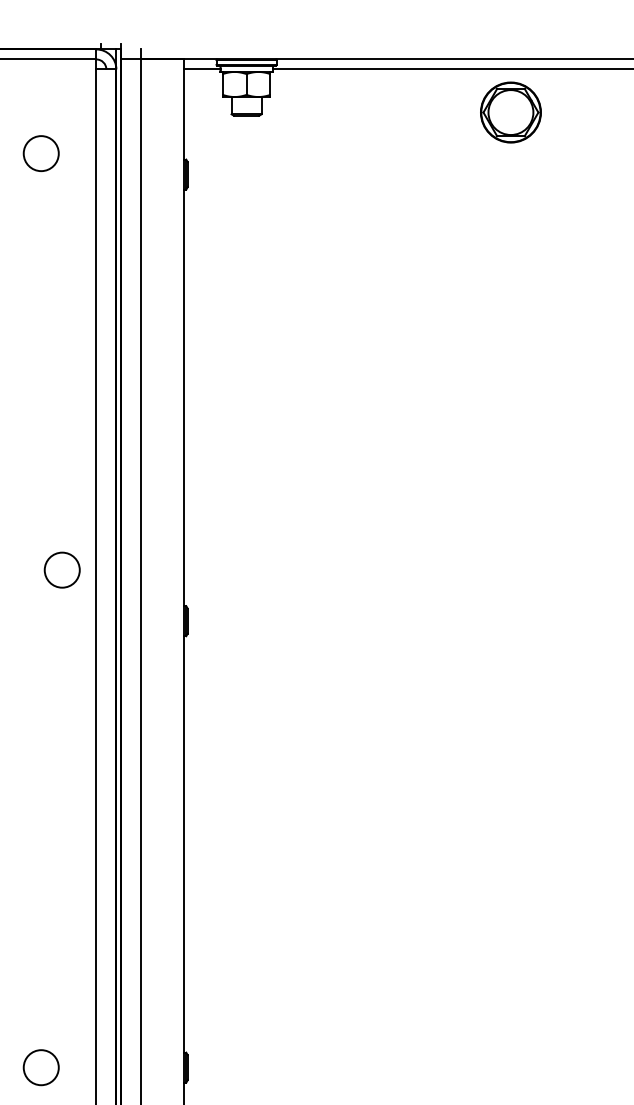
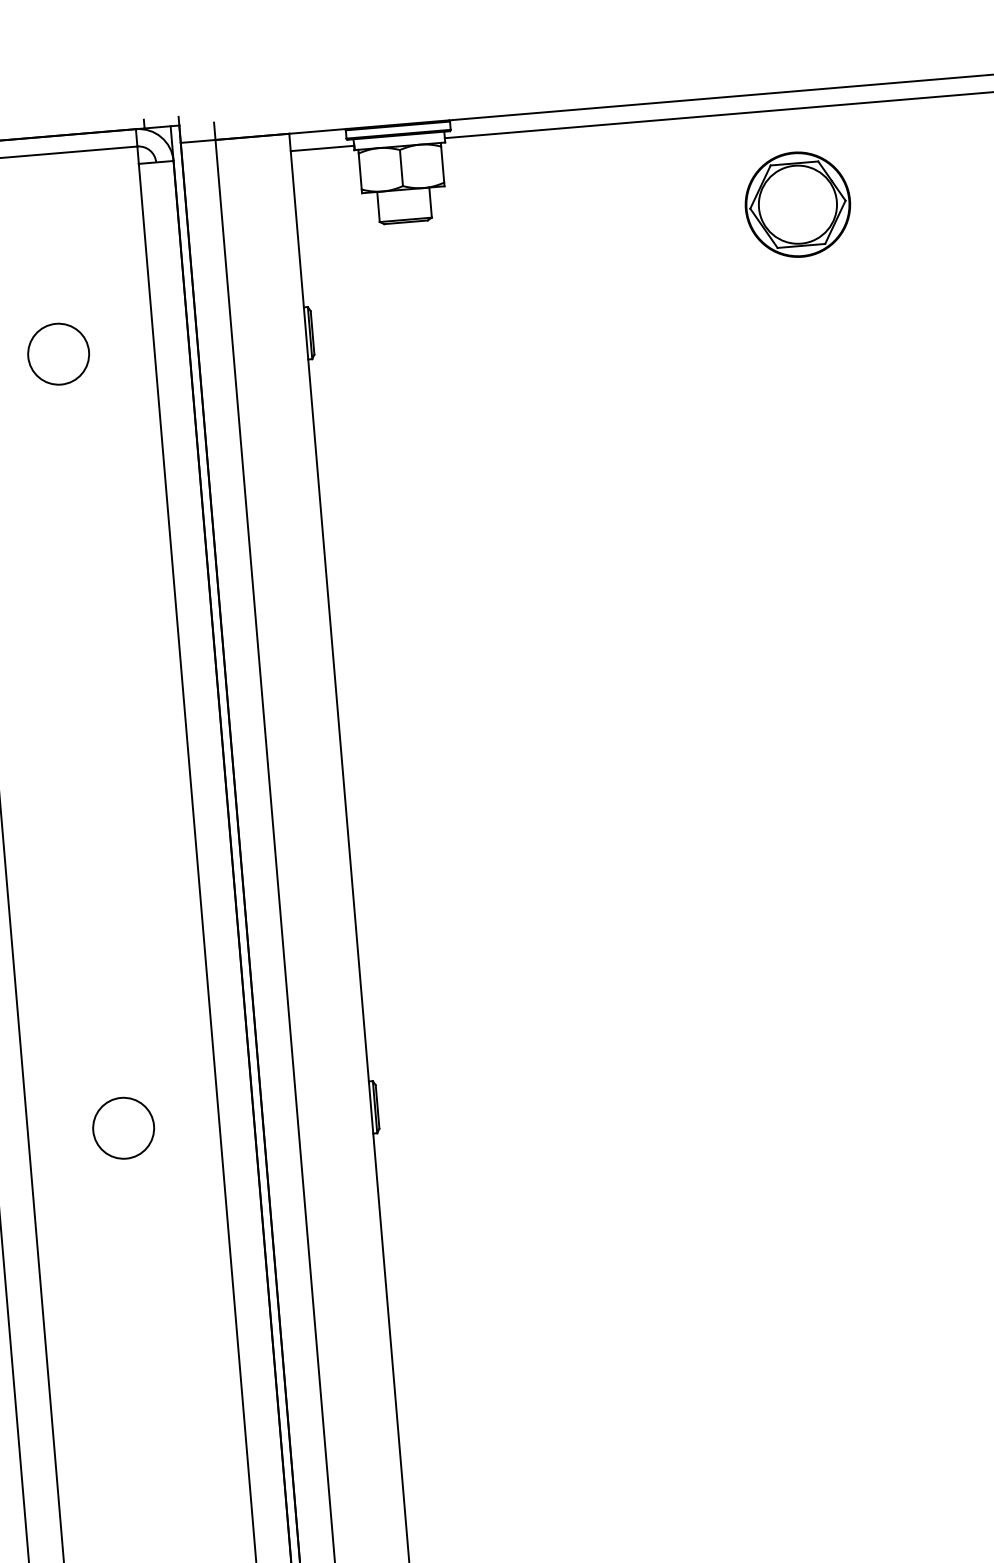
part: (510, 112) -> (797, 204), moved
circle: (40, 153) -> (57, 354), moved
circle: (61, 569) -> (122, 1127), moved

